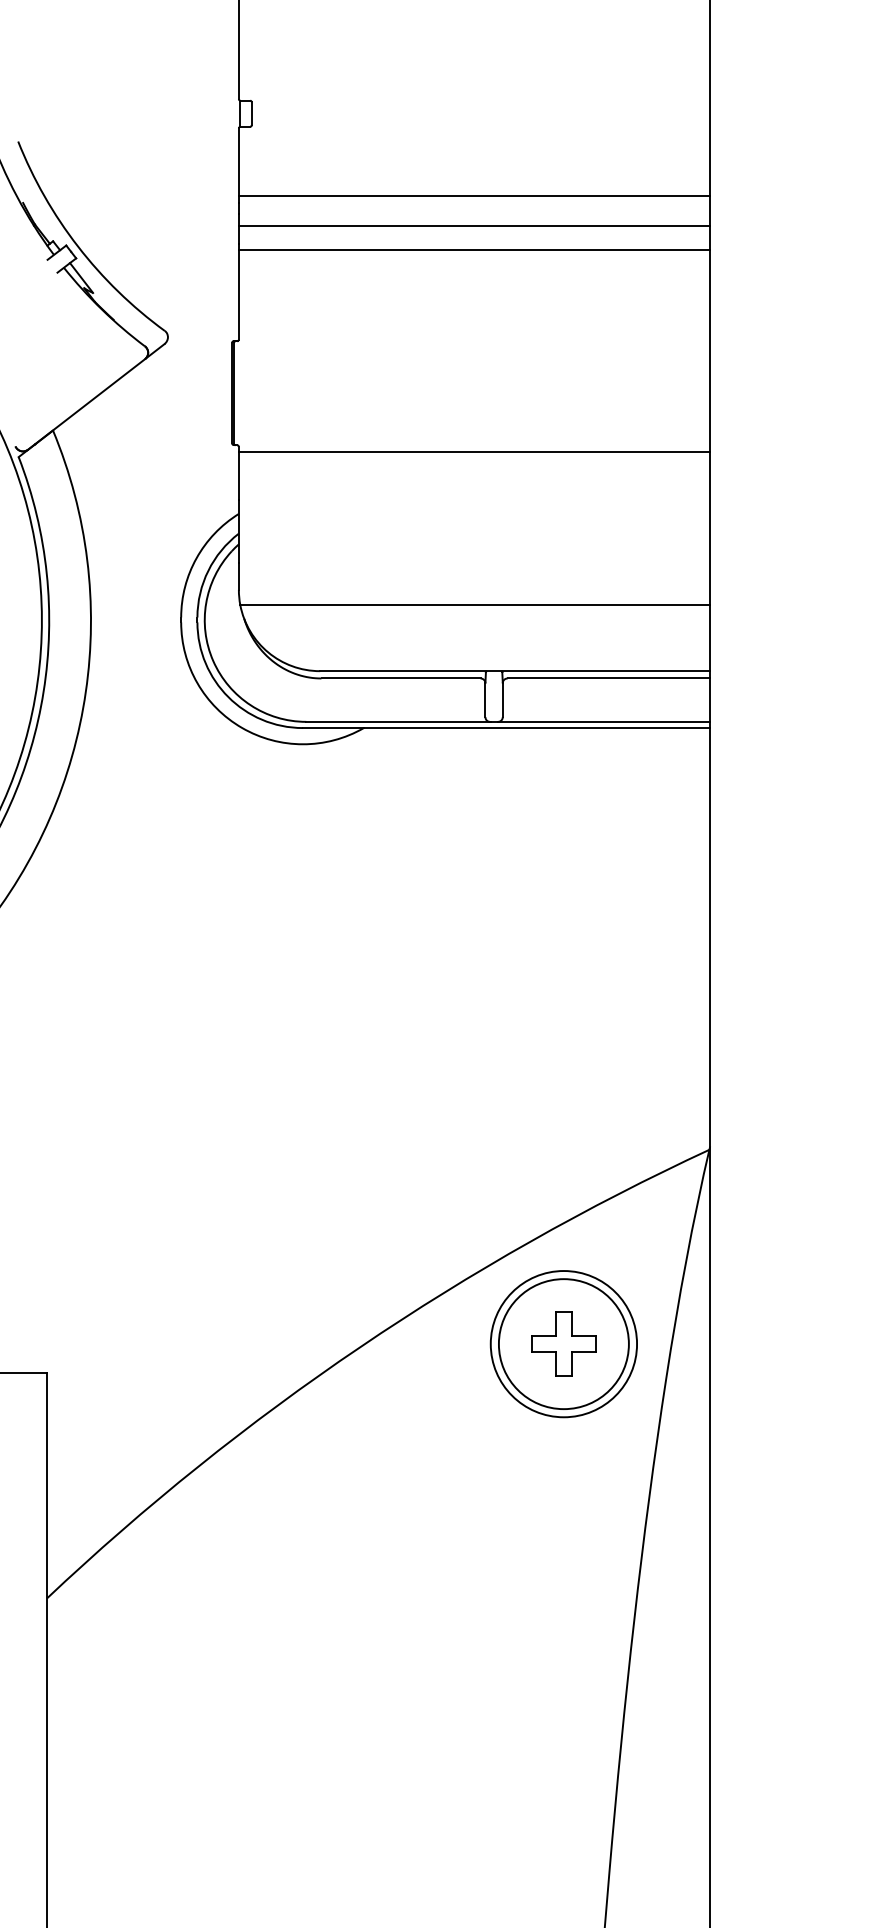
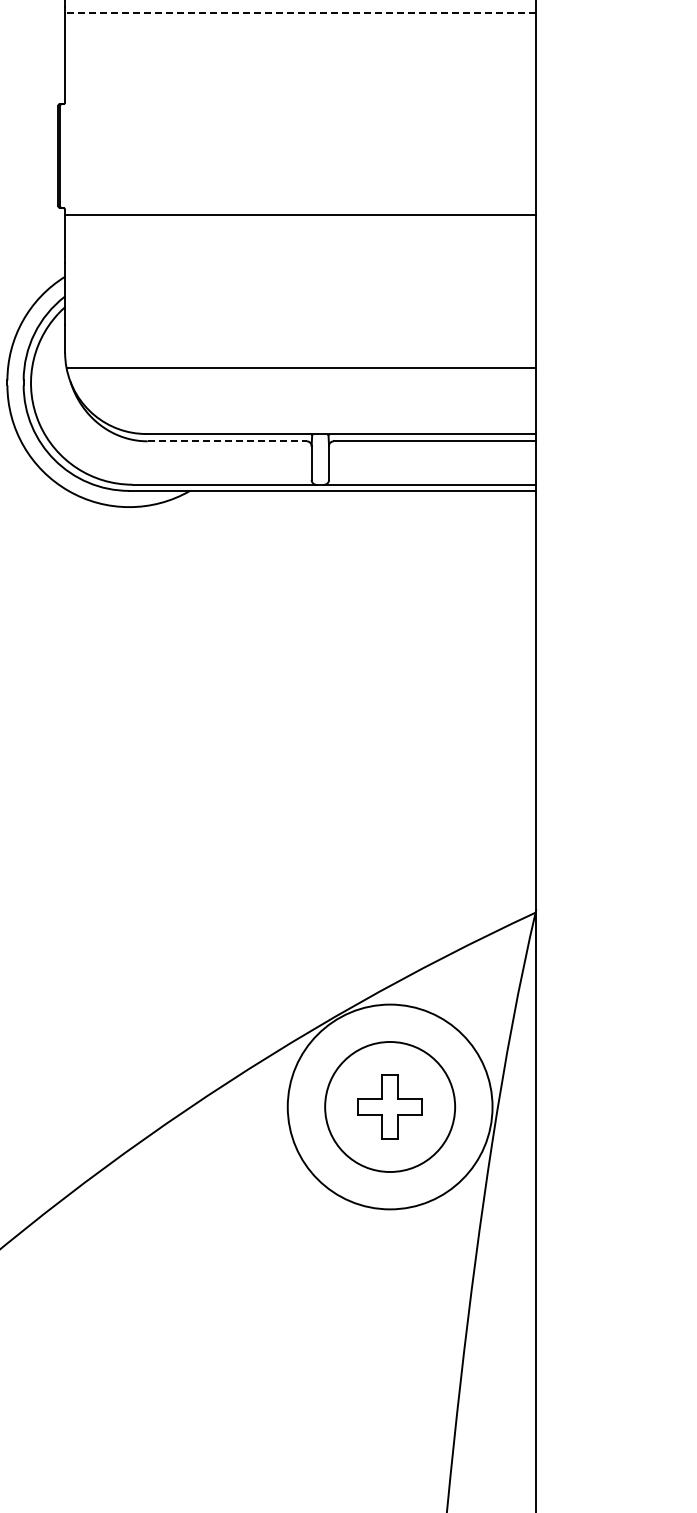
line: (474, 249) -> (300, 12), solid -> dashed
line: (401, 678) -> (227, 441), solid -> dashed
circle: (563, 1344) -> (389, 1107), size x1.4

